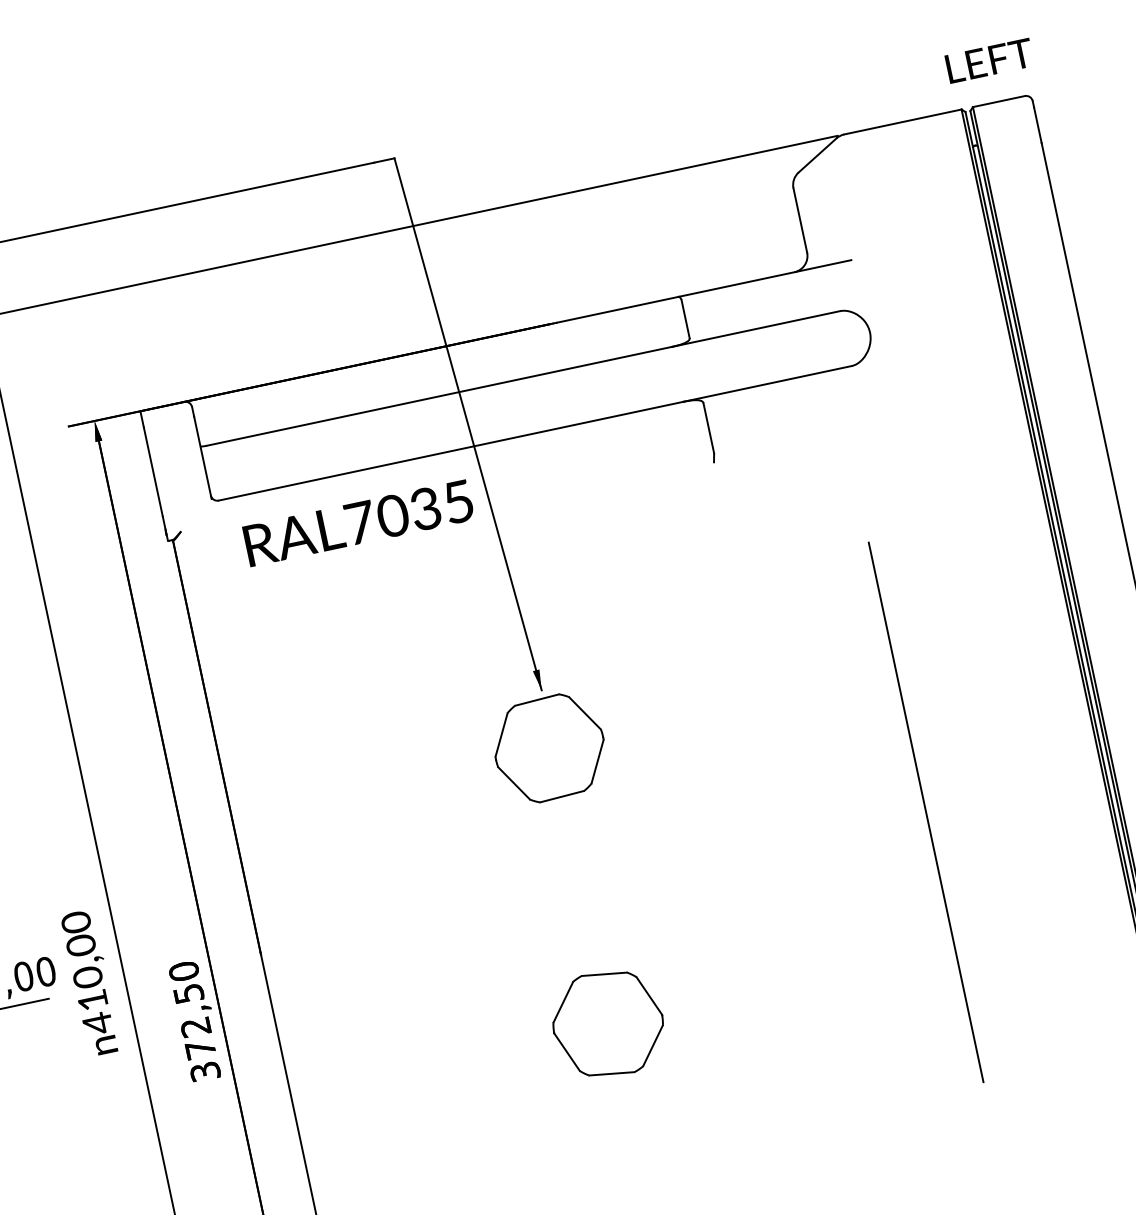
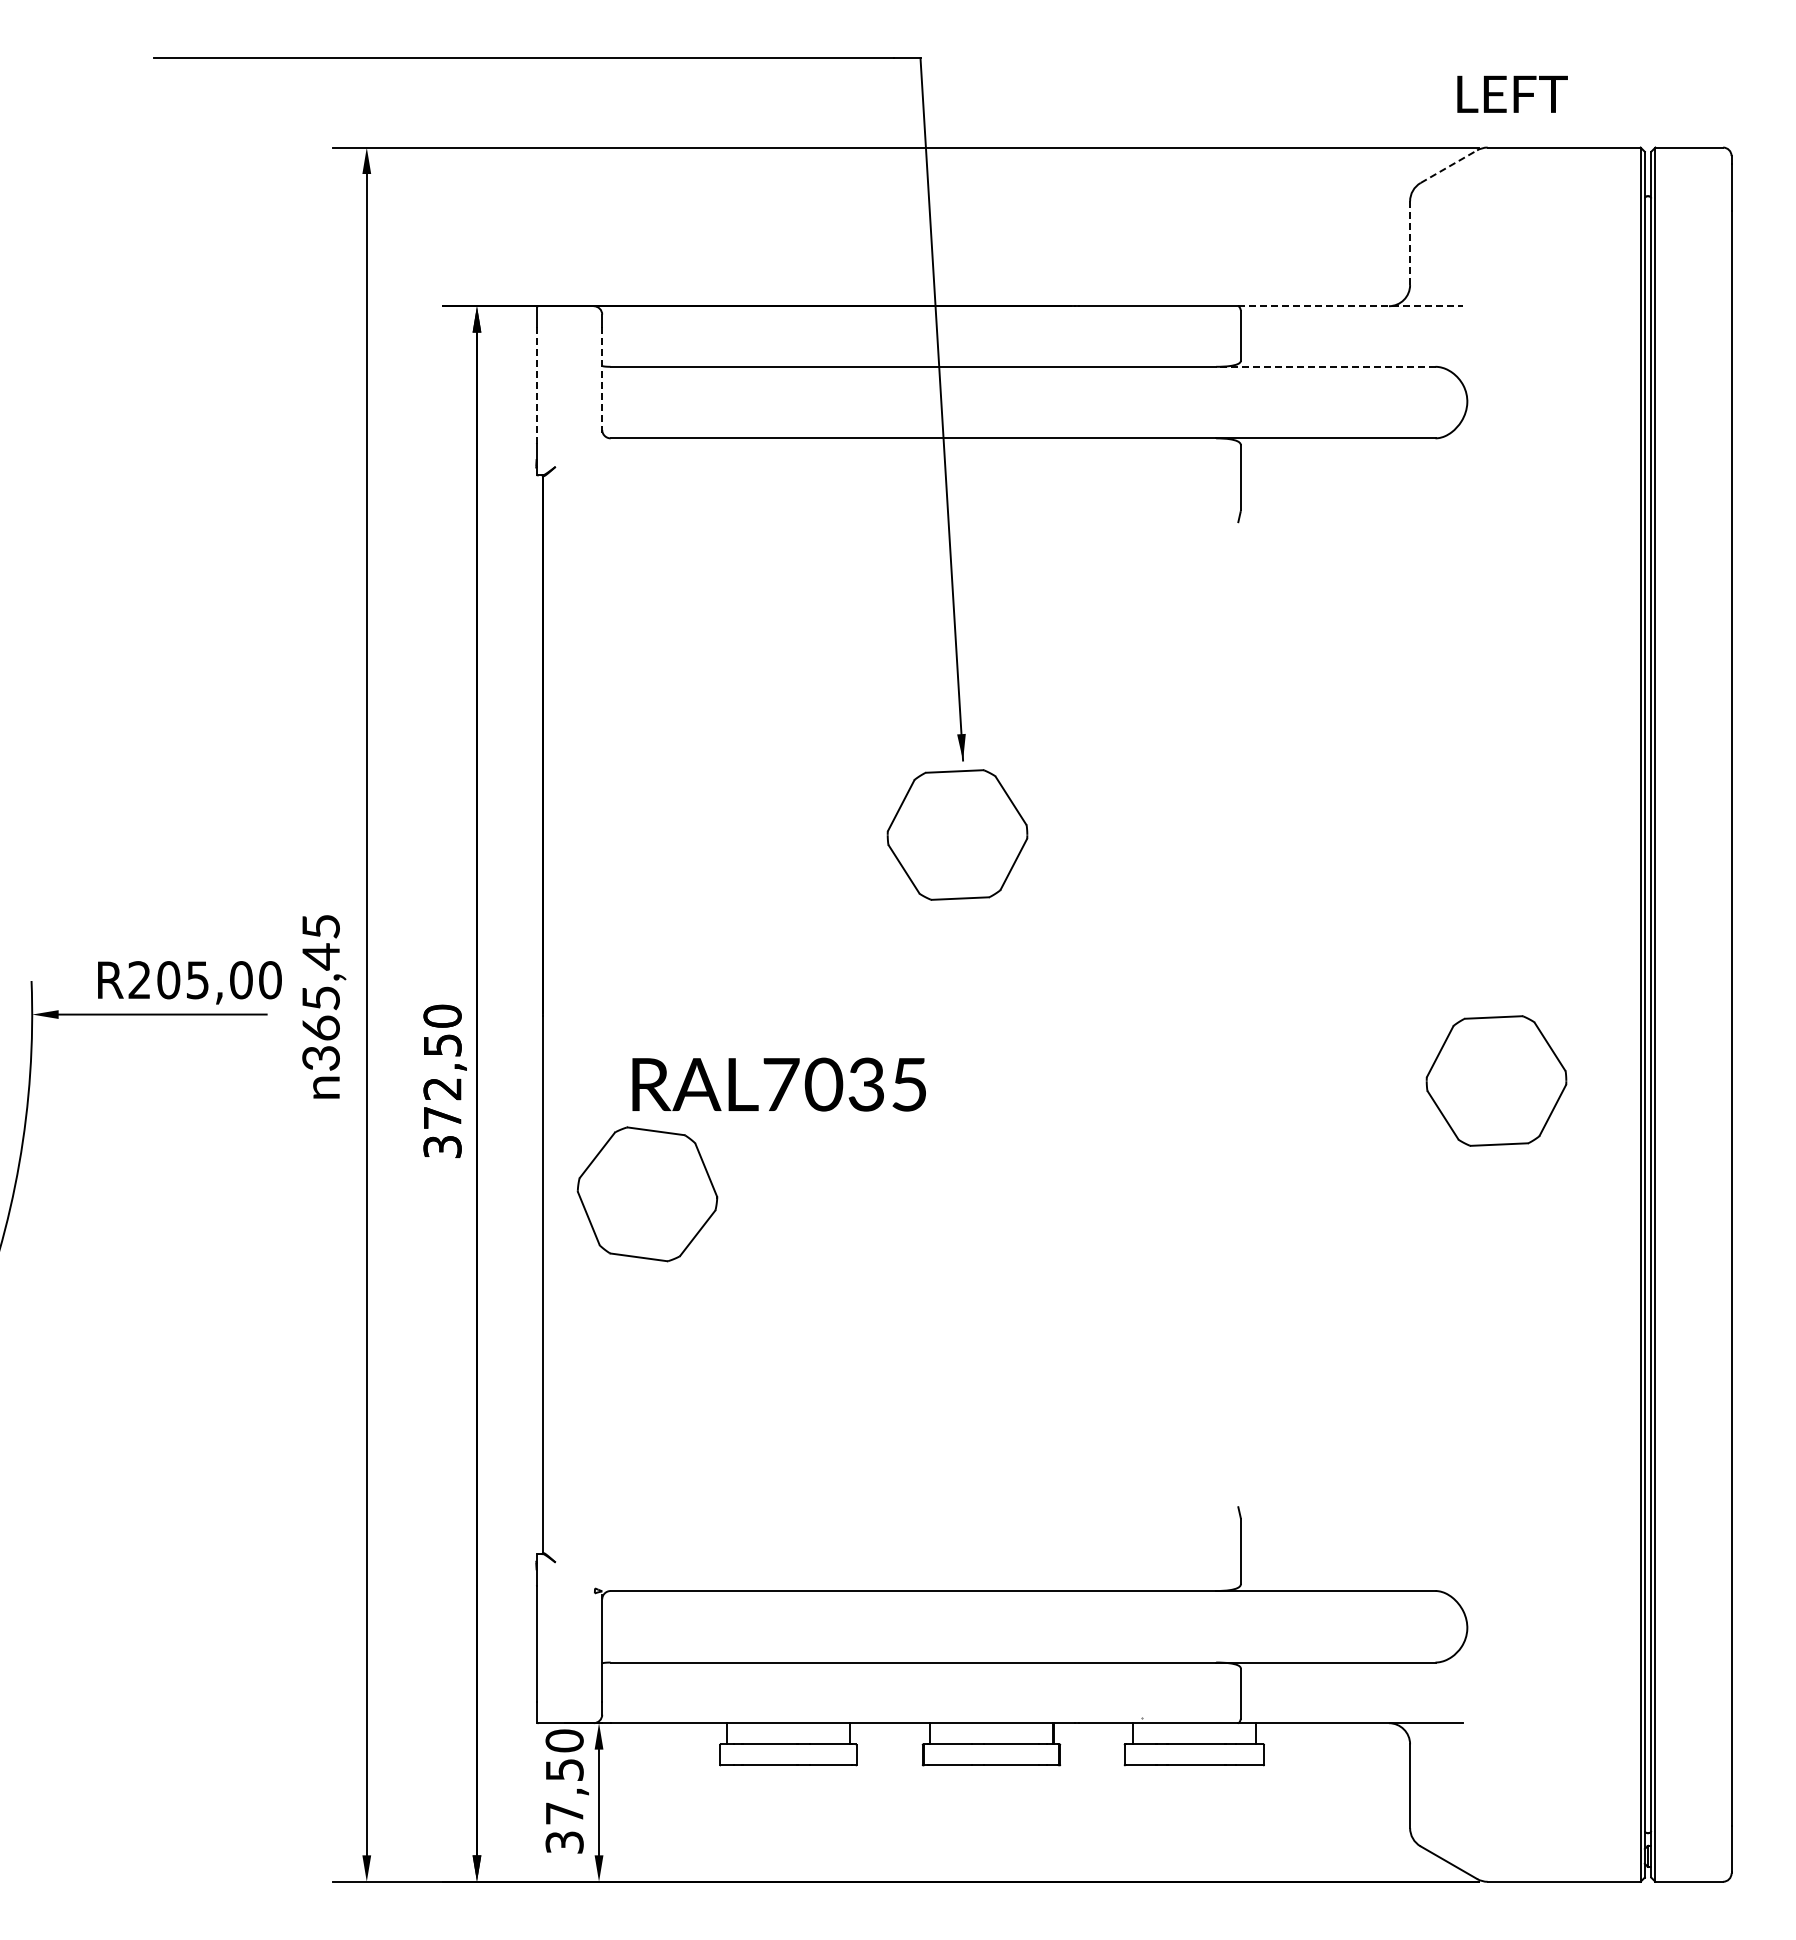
text: (989, 60) -> (1512, 93), moved
line: (817, 155) -> (1448, 166), solid -> dashed
line: (800, 220) -> (1410, 243), solid -> dashed
line: (764, 278) -> (1350, 306), solid -> dashed
line: (755, 328) -> (1325, 366), solid -> dashed
line: (203, 457) -> (602, 380), solid -> dashed
line: (153, 471) -> (536, 384), solid -> dashed
text: (358, 523) -> (778, 1084), moved
line: (925, 812) -> (1409, 1014), removed
part: (1003, 848) -> (1496, 1080), added
text: (86, 973) -> (320, 992), 410,00 -> 365,45
part: (608, 1024) -> (647, 1194), moved

